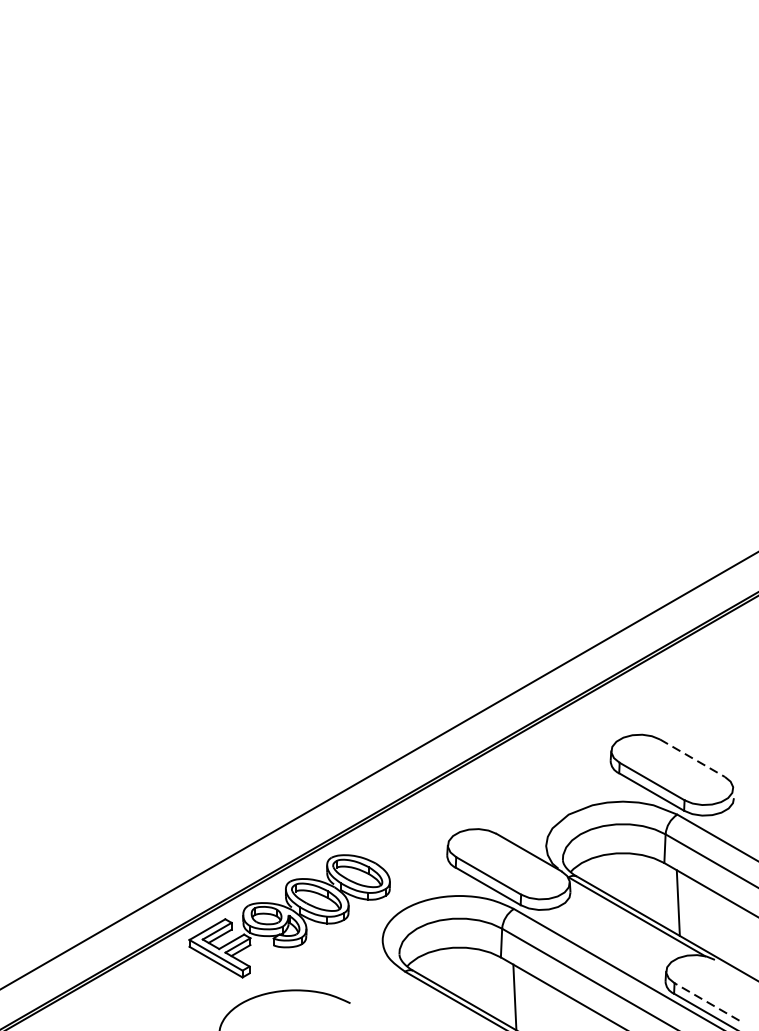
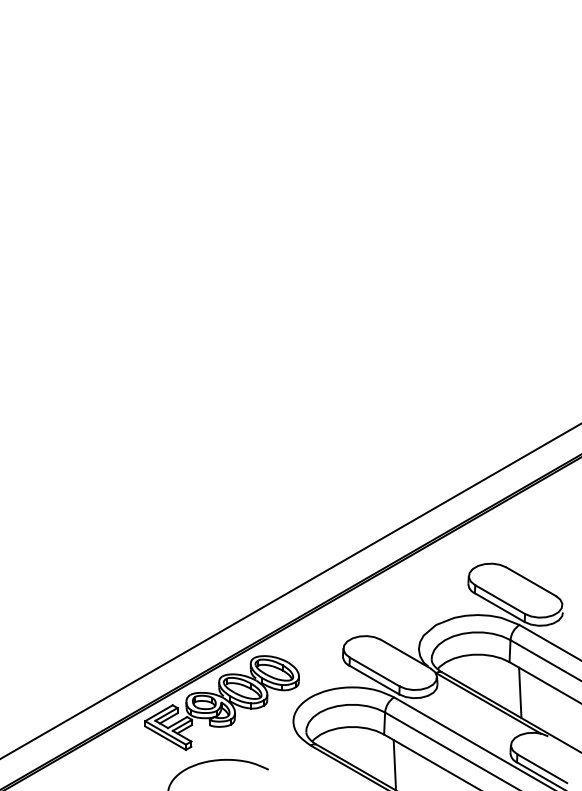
line: (692, 757) -> (531, 581), dashed -> solid
line: (707, 1001) -> (542, 768), dashed -> solid

